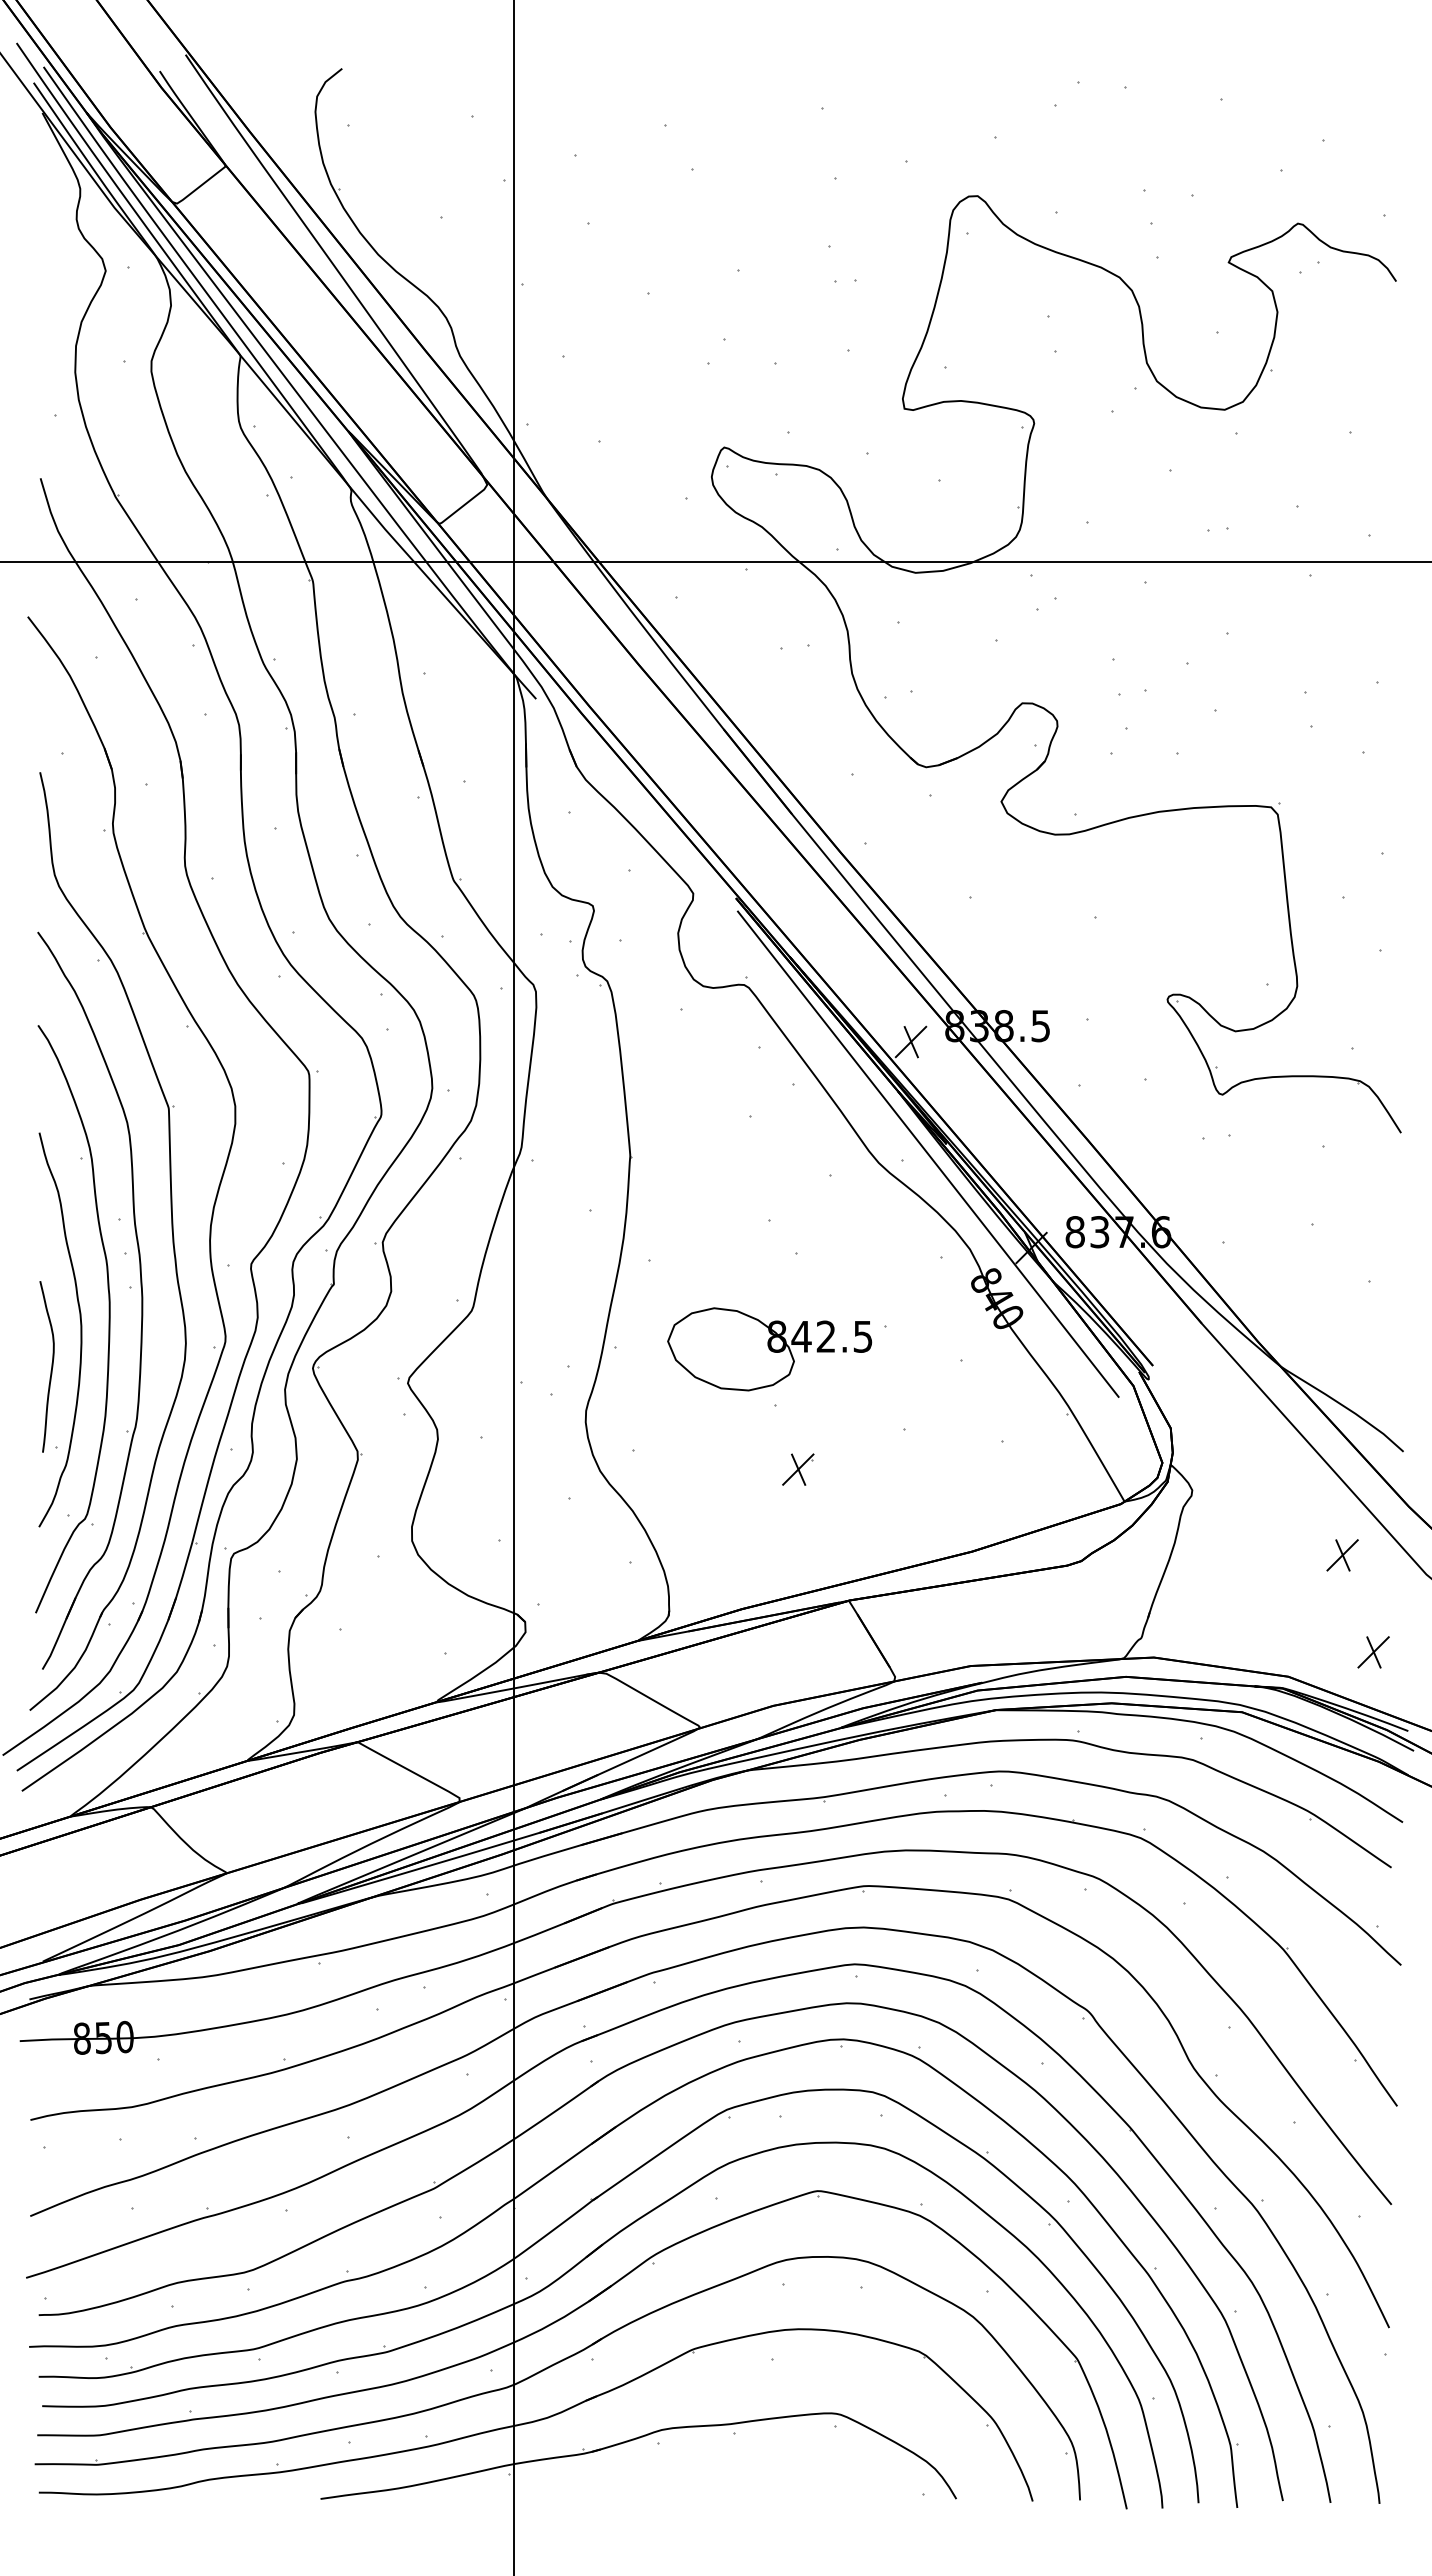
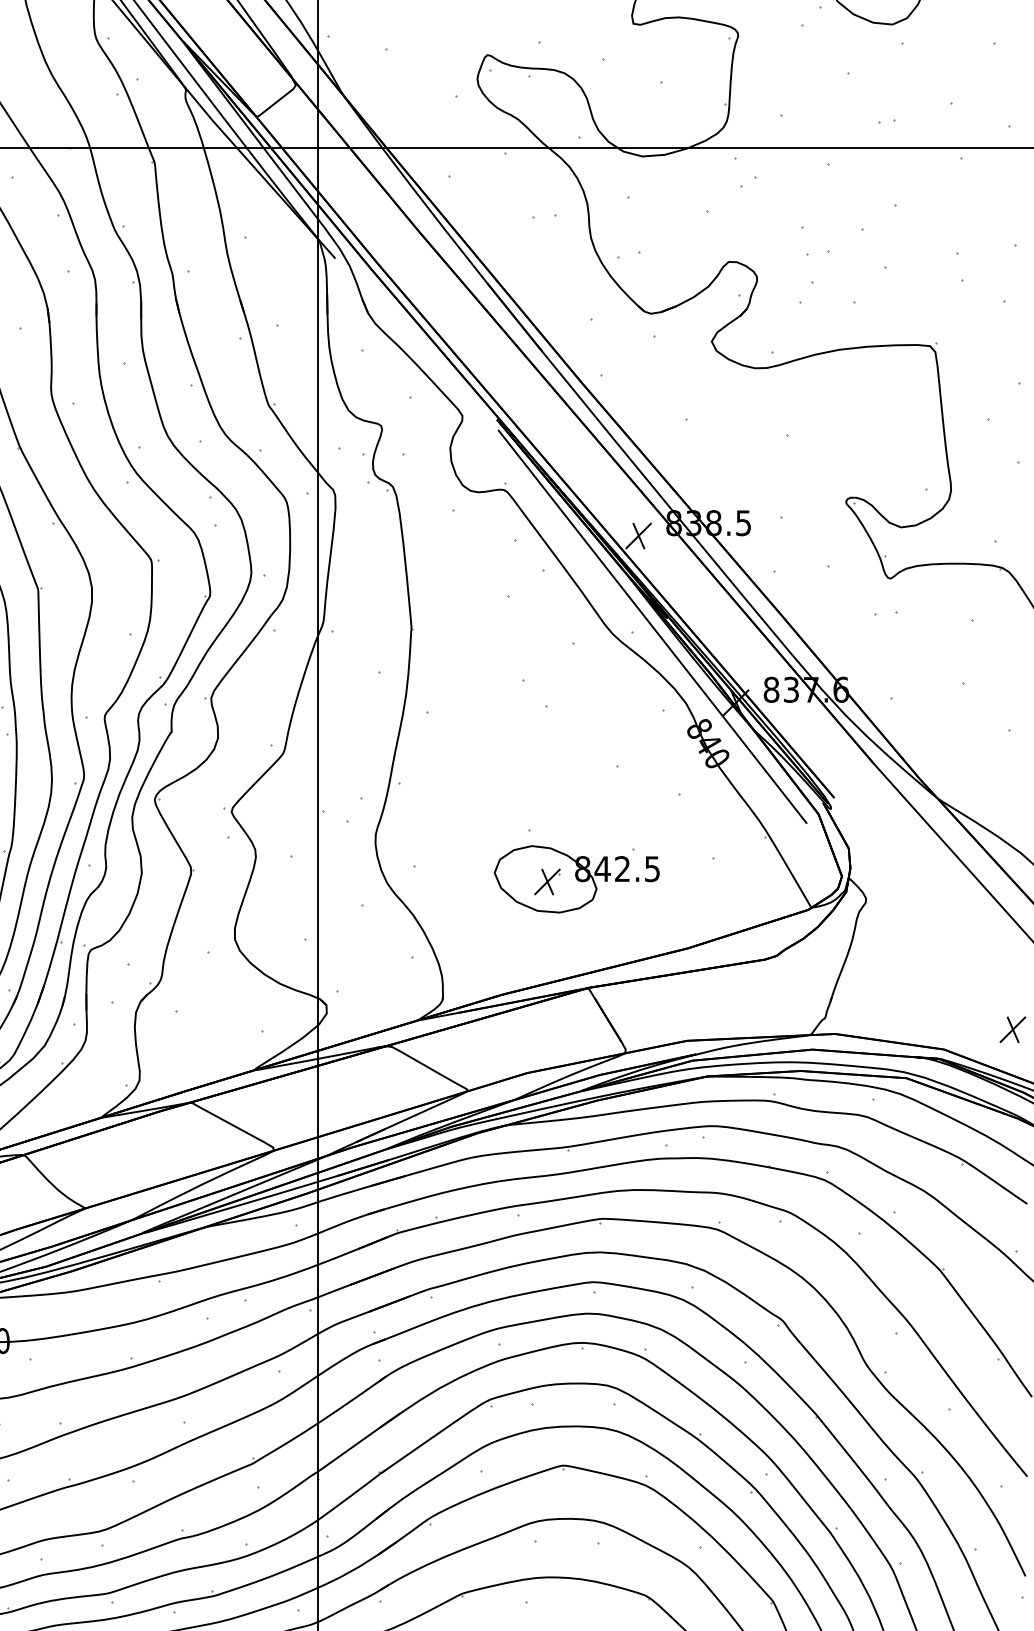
part: (769, 1349) -> (576, 879), moved
part: (1342, 1555) -> (987, 951), removed

